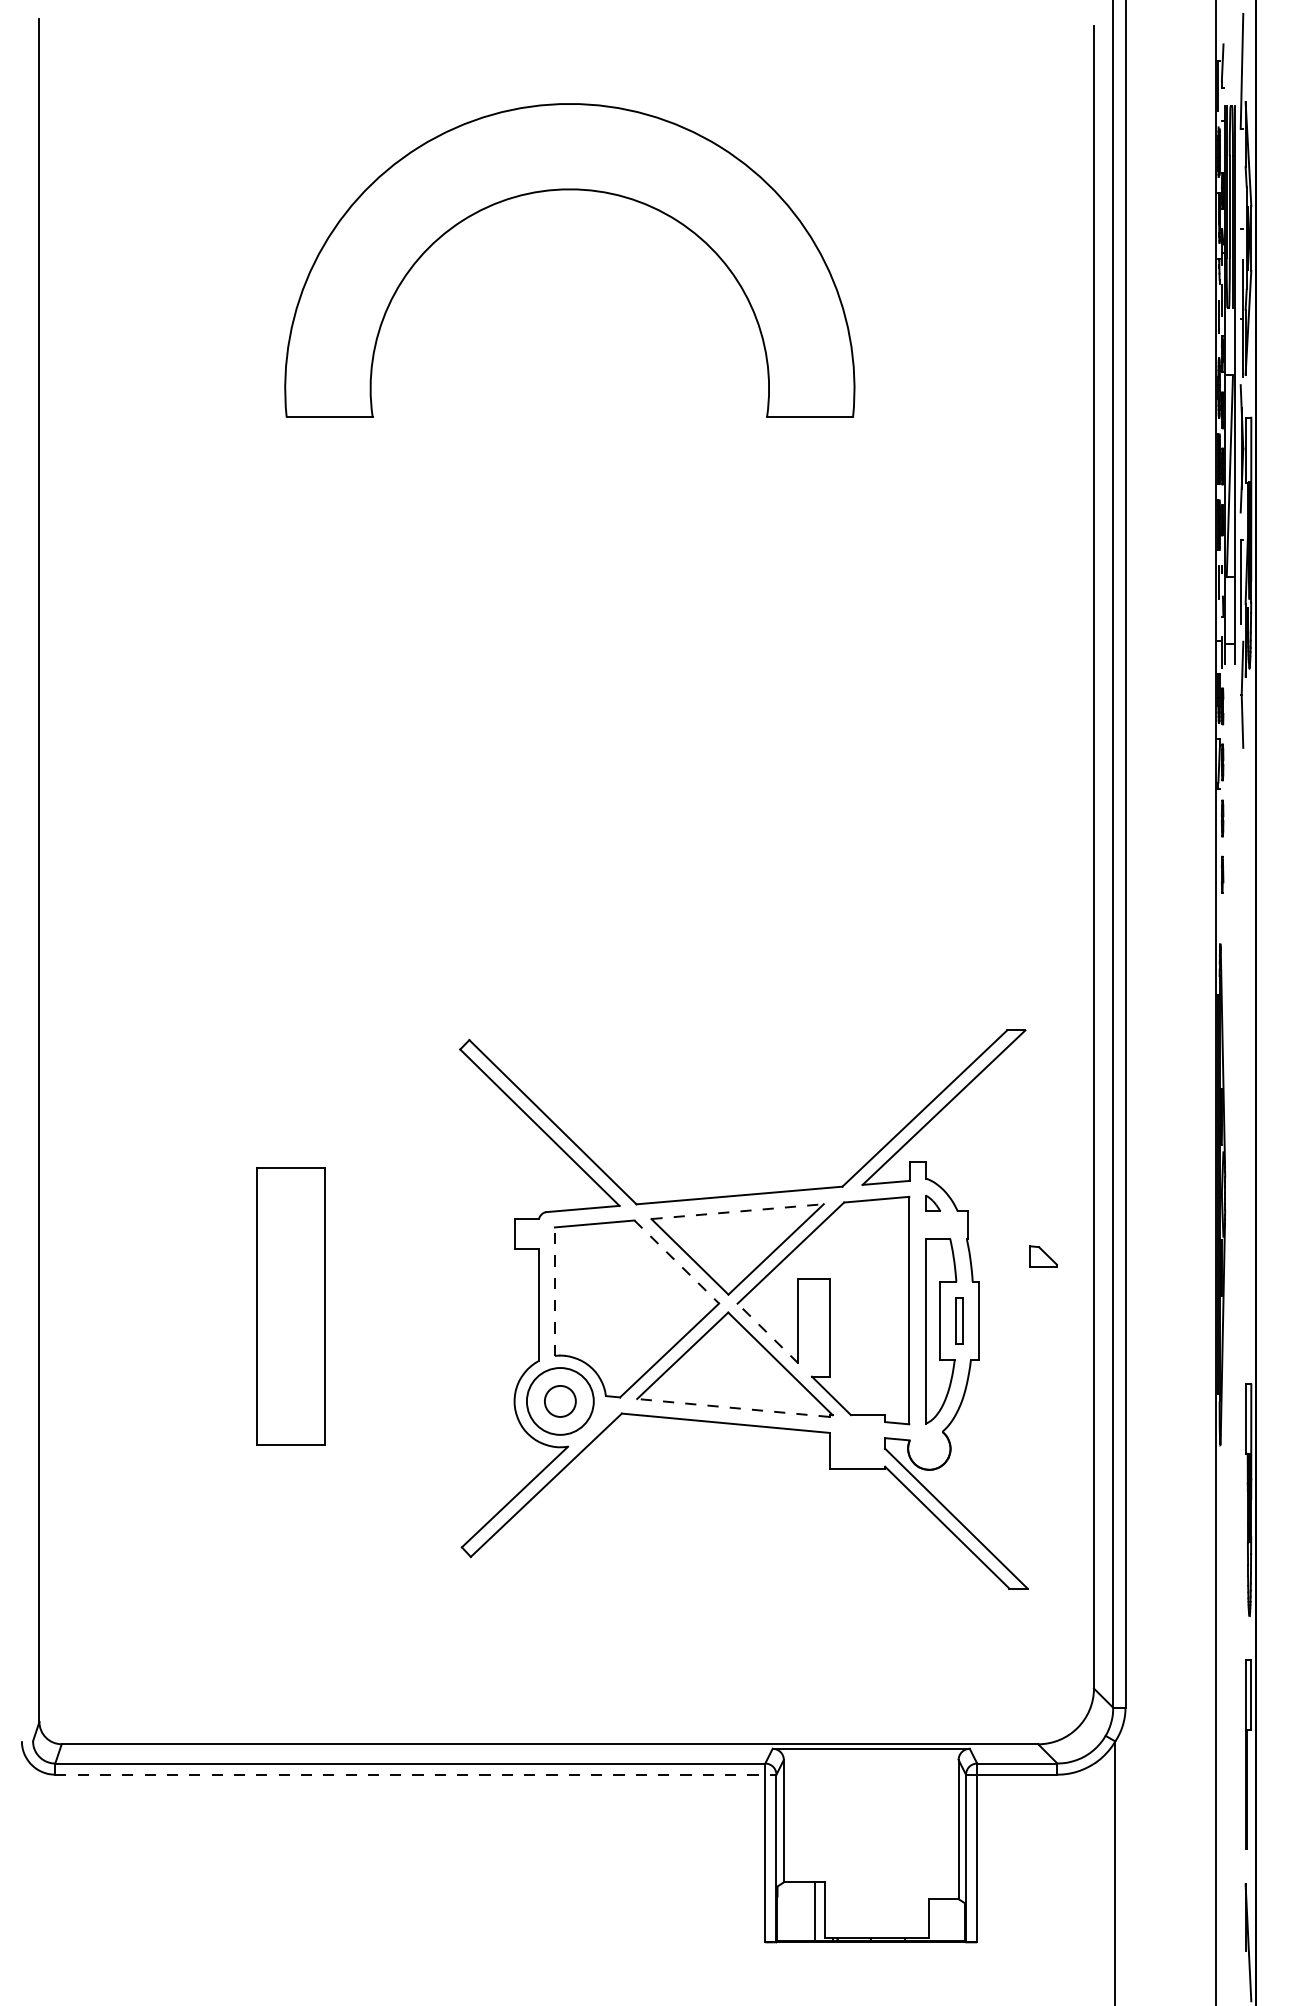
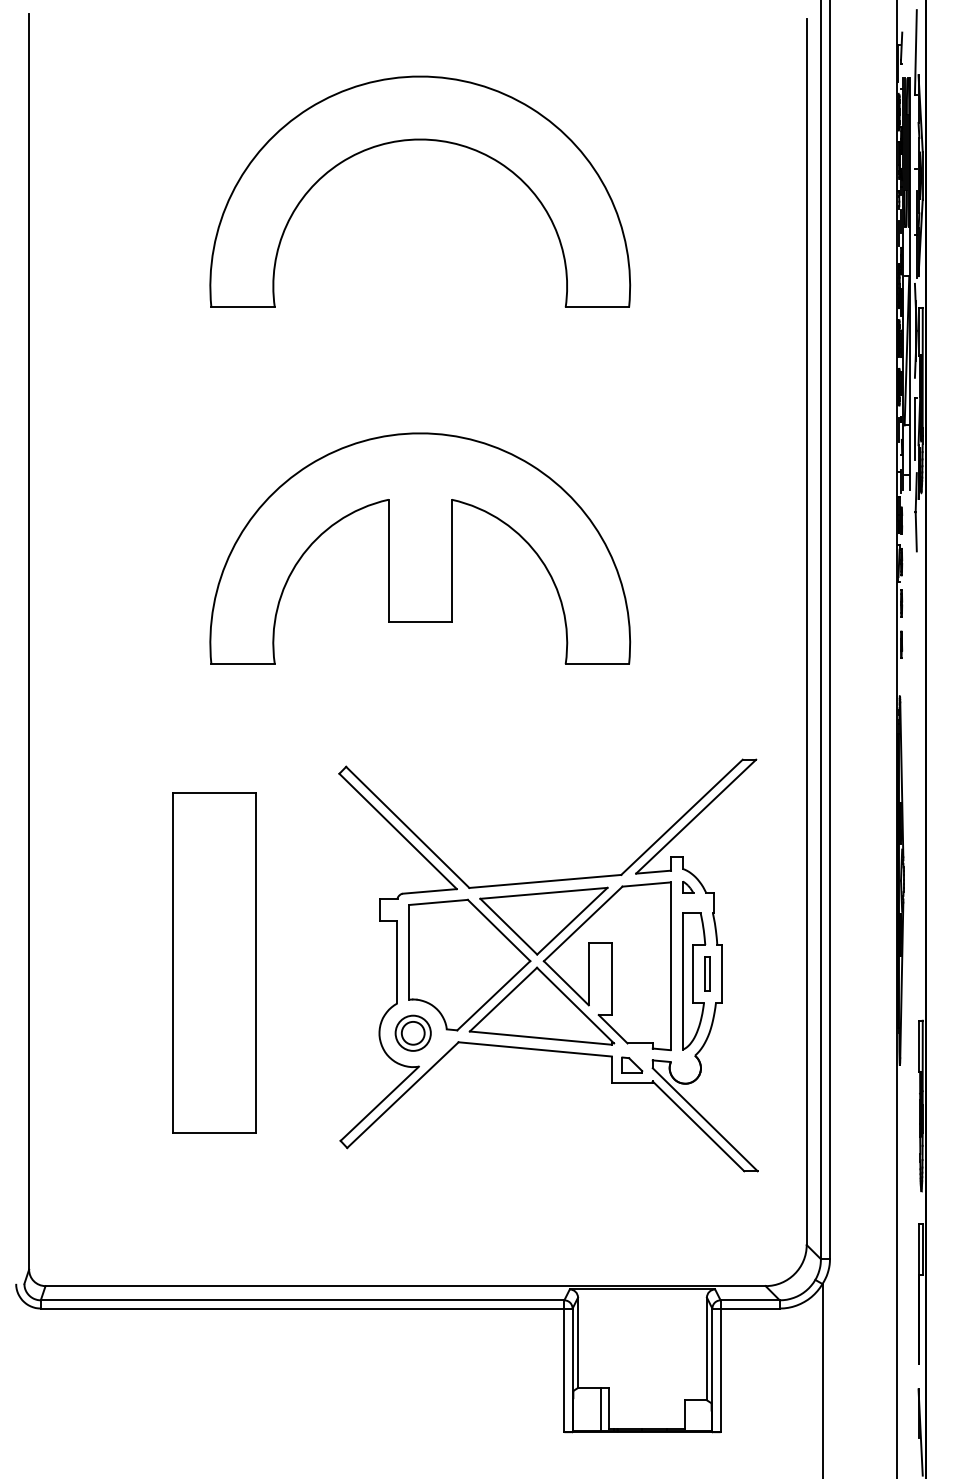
part: (569, 744) -> (419, 548), added
line: (738, 1211) -> (544, 893), dashed -> solid
part: (1043, 1256) -> (632, 1065), moved
line: (677, 1262) -> (499, 930), dashed -> solid
line: (554, 1291) -> (408, 952), dashed -> solid
part: (290, 1305) -> (214, 962), size x1.67
line: (768, 1333) -> (566, 983), dashed -> solid
circle: (560, 1401) -> (413, 1033), size x0.71
line: (733, 1407) -> (540, 1037), dashed -> solid
line: (415, 1774) -> (306, 1308), dashed -> solid

